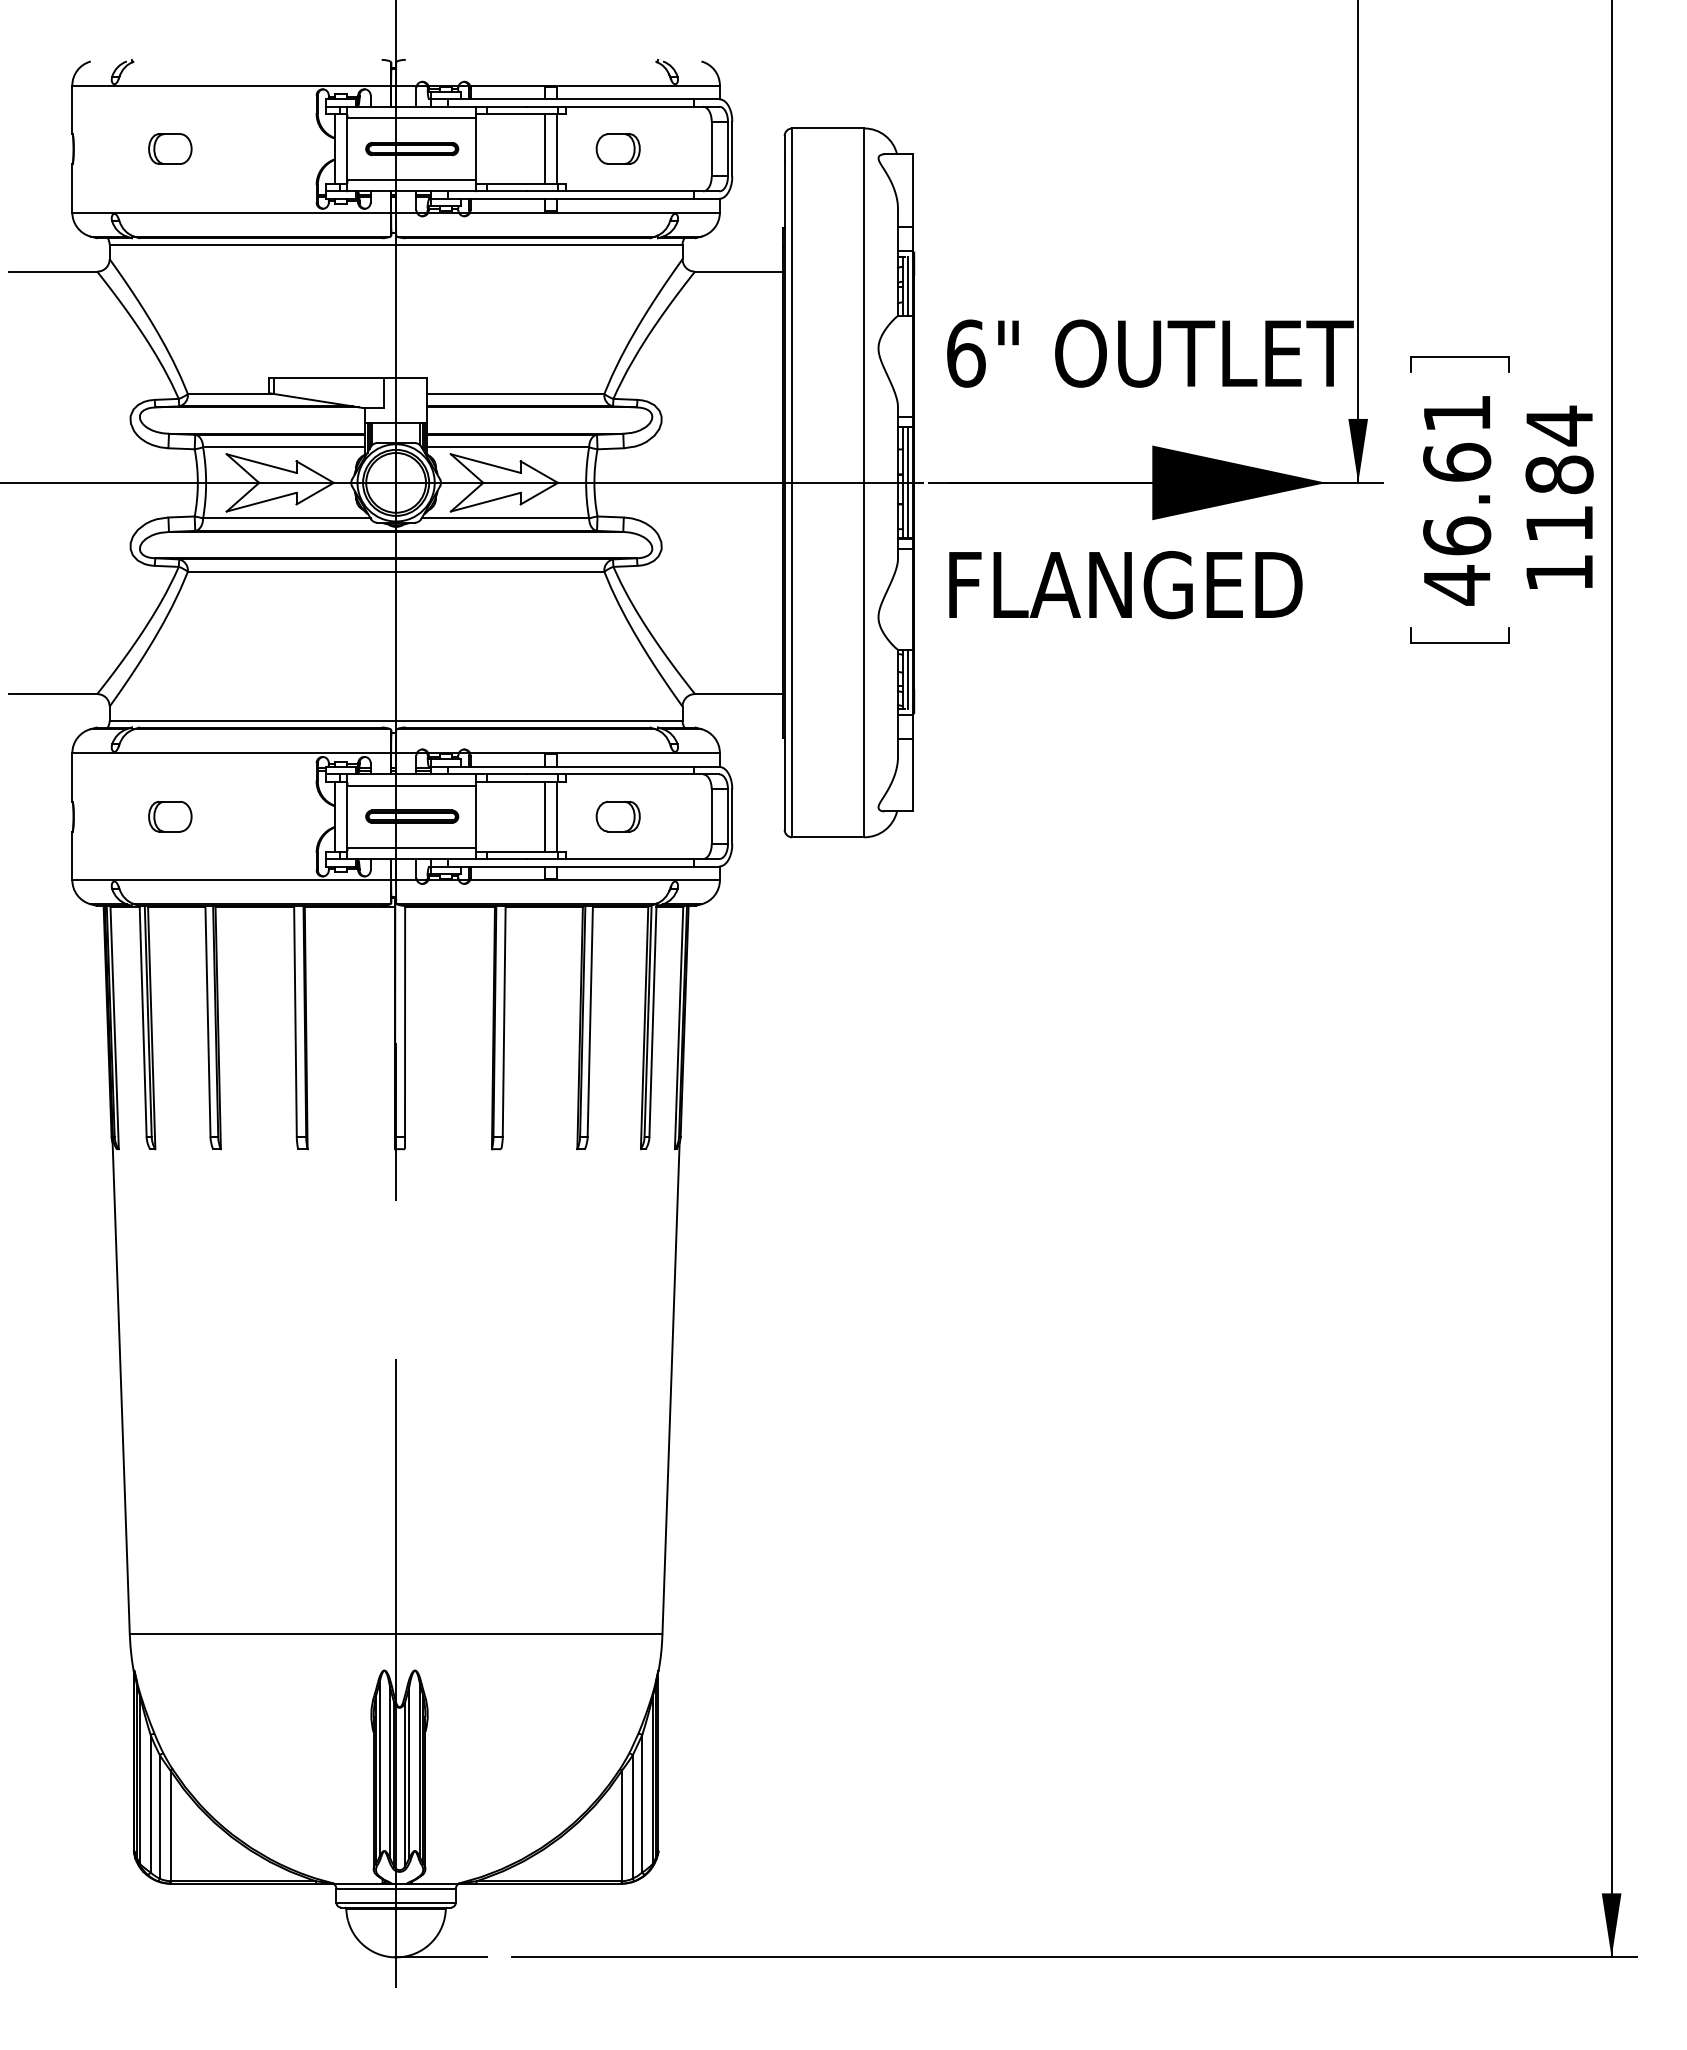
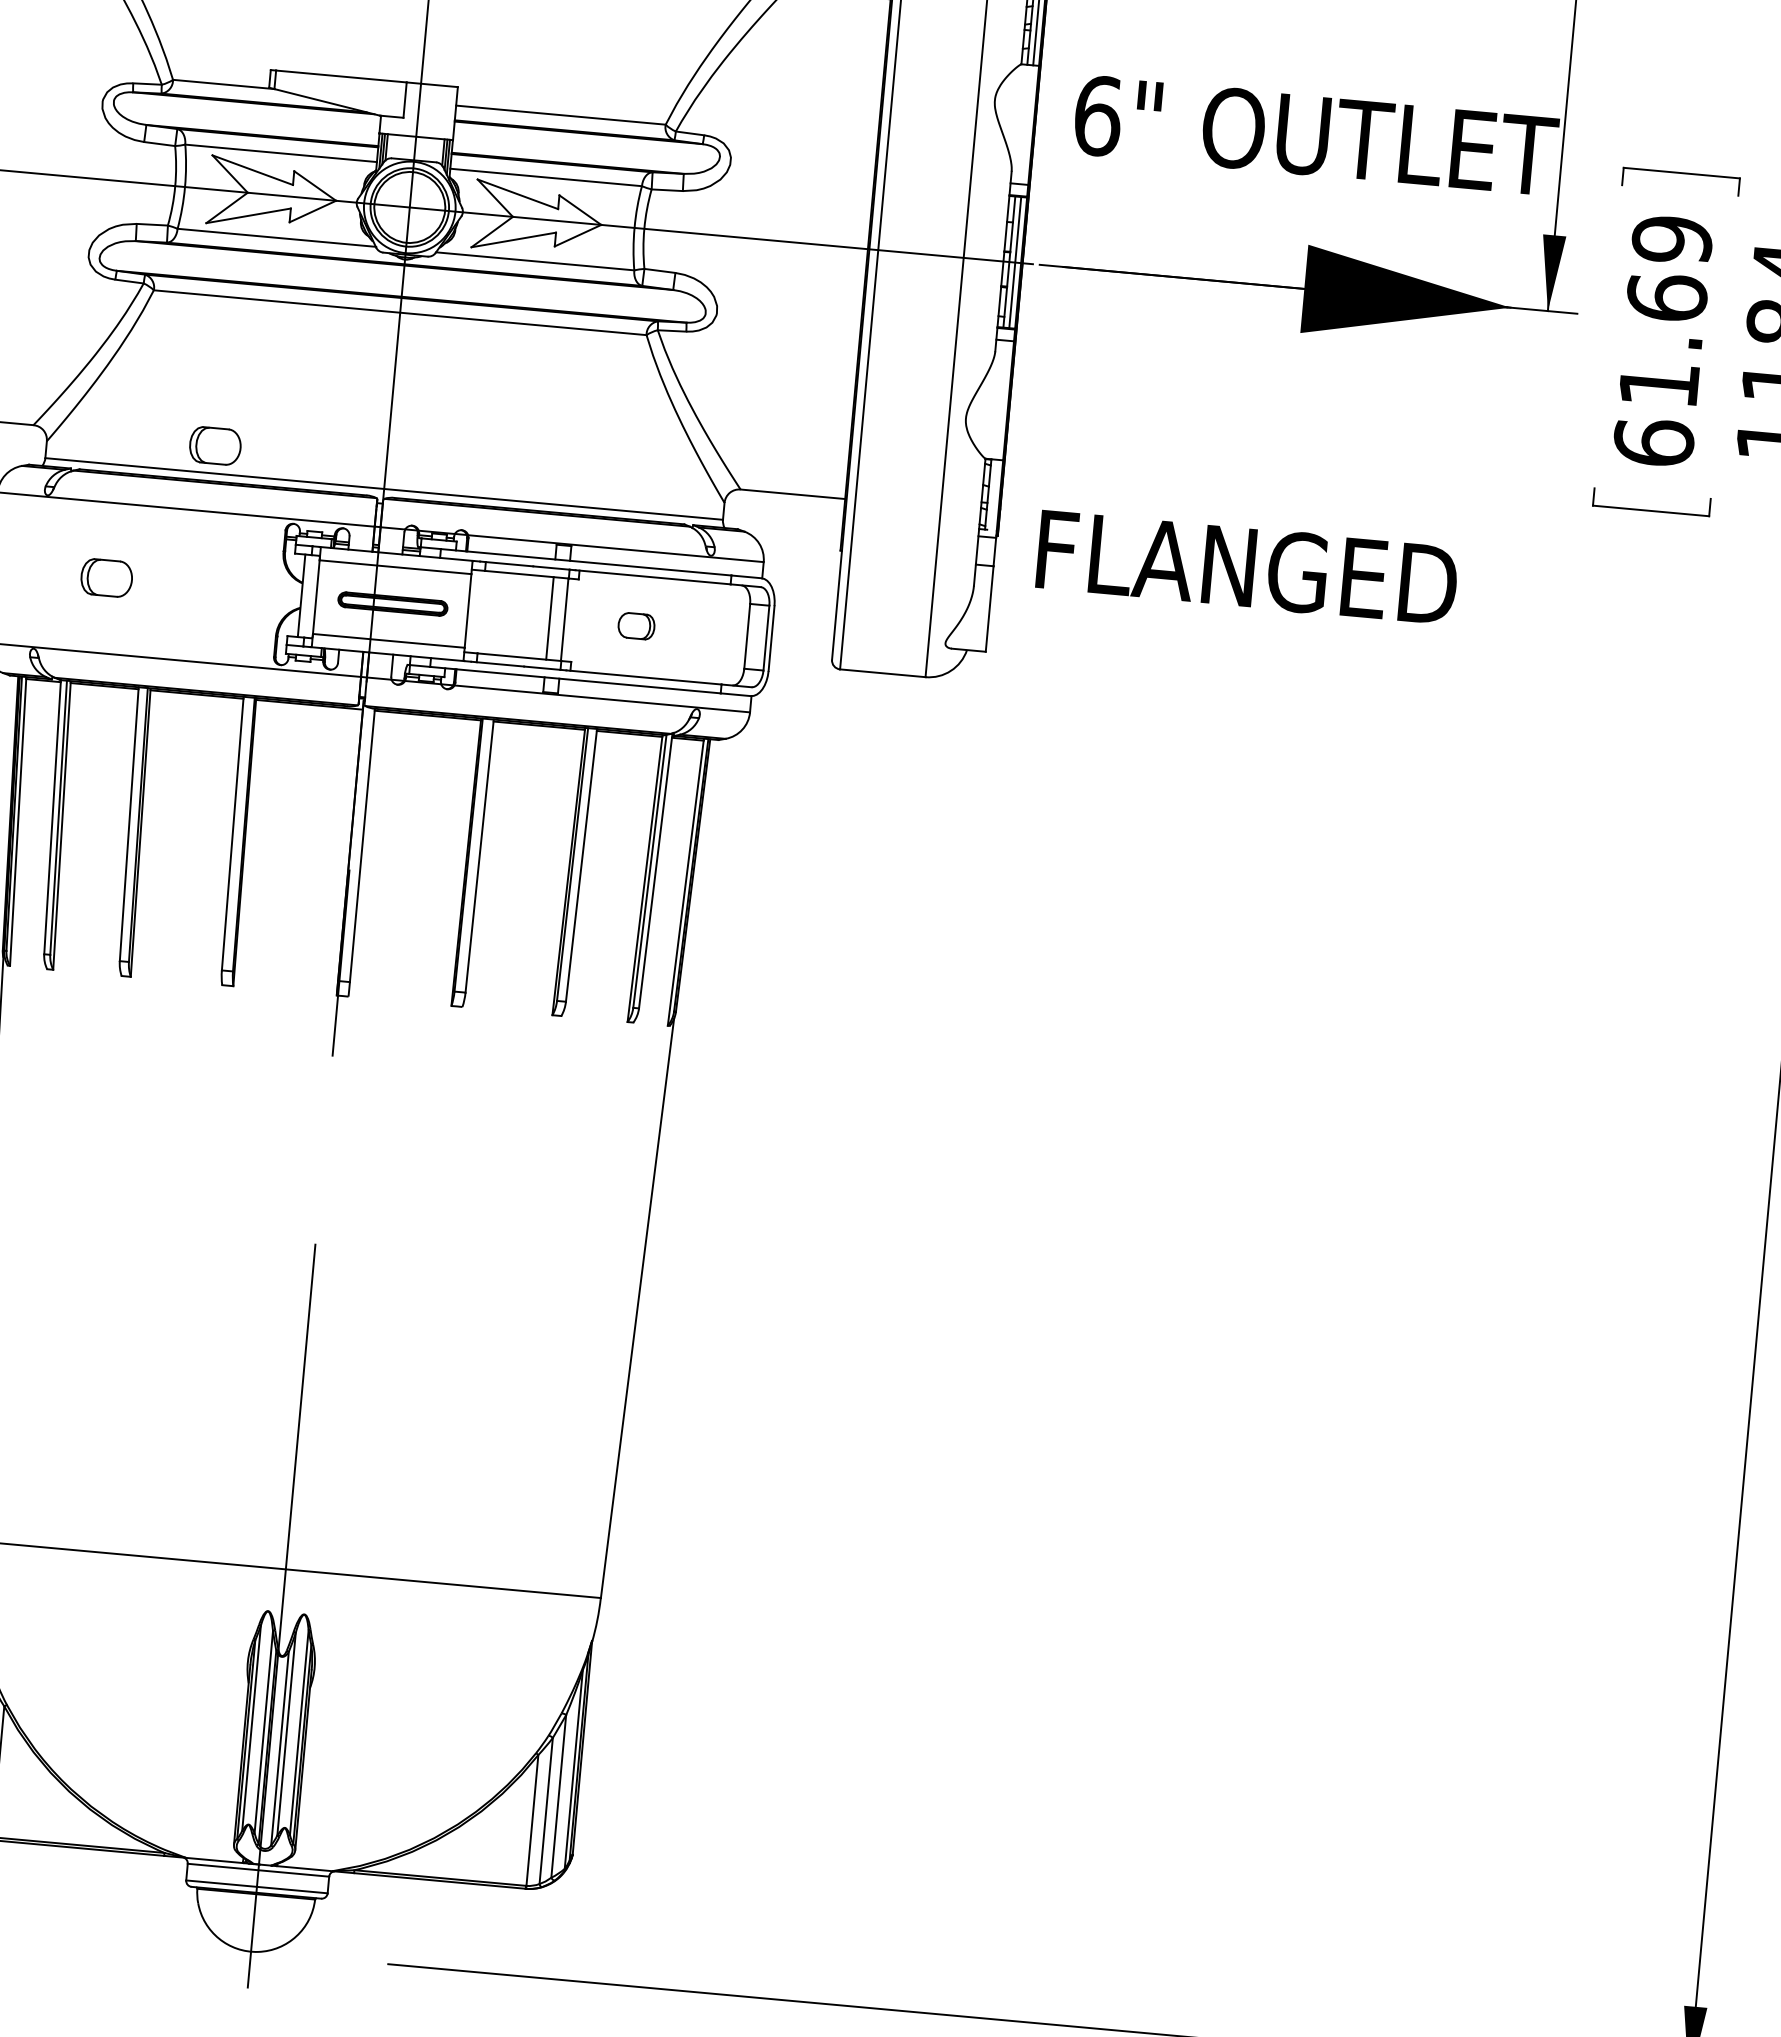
text: (1457, 499) -> (1663, 341), 46.61 -> 61.69
text: (1125, 585) -> (1246, 568), moved
line: (907, 679) -> (993, 495), removed
part: (251, 697) -> (215, 445), added
part: (617, 816) -> (635, 625), size x0.7
line: (441, 1957) -> (304, 1956), removed

